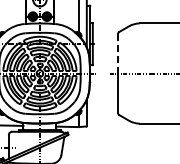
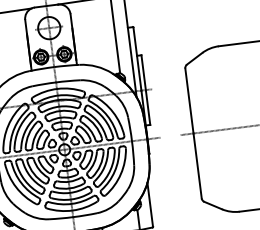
line: (117, 53) -> (188, 100), dashed -> solid

